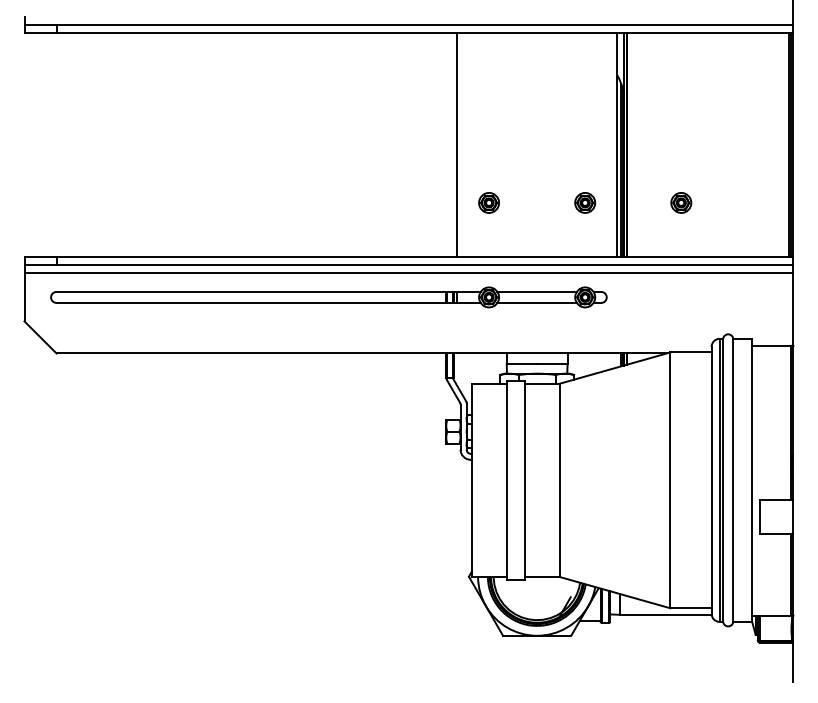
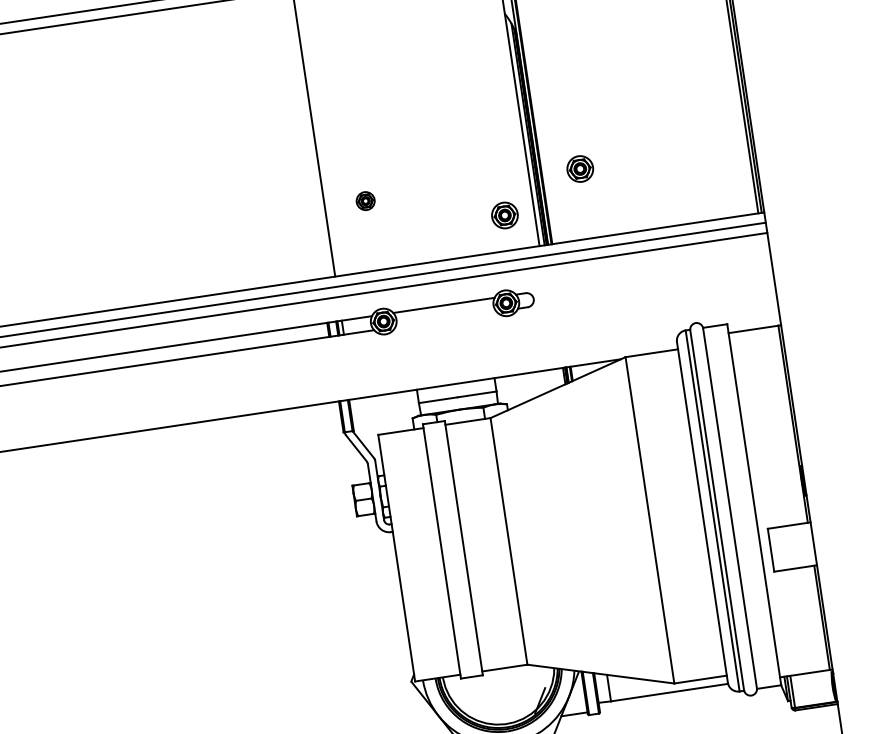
part: (488, 202) -> (364, 200), size x0.7
part: (585, 202) -> (505, 214), moved
part: (681, 202) -> (580, 168), moved
line: (536, 302) -> (445, 319), removed

